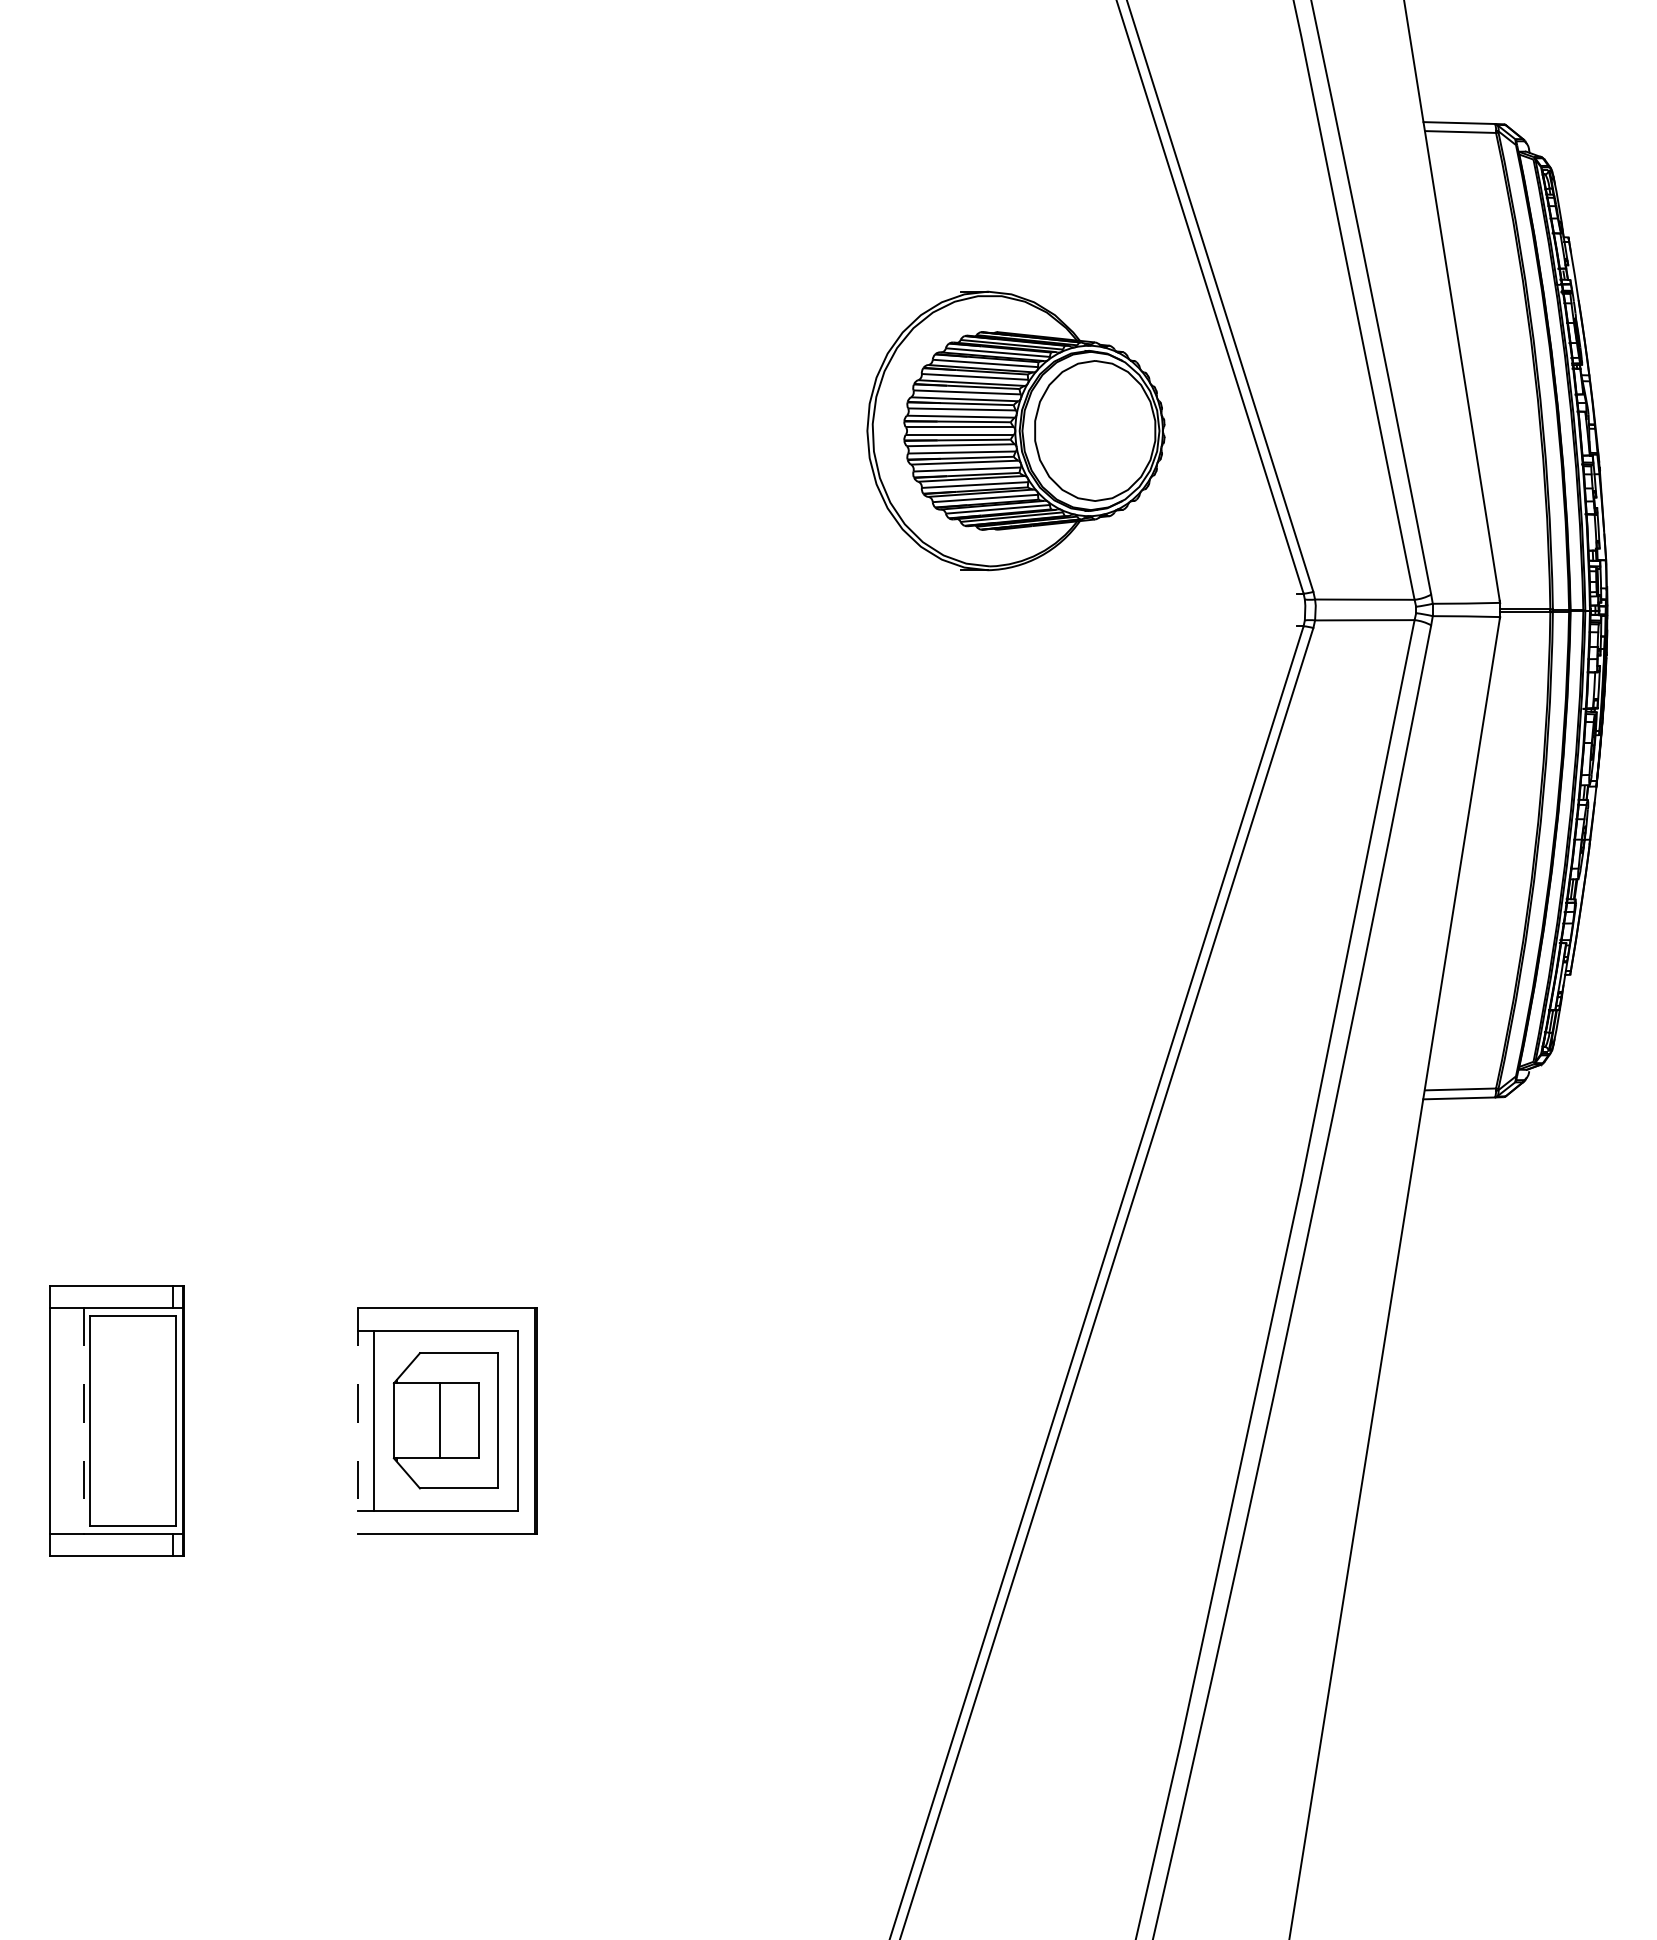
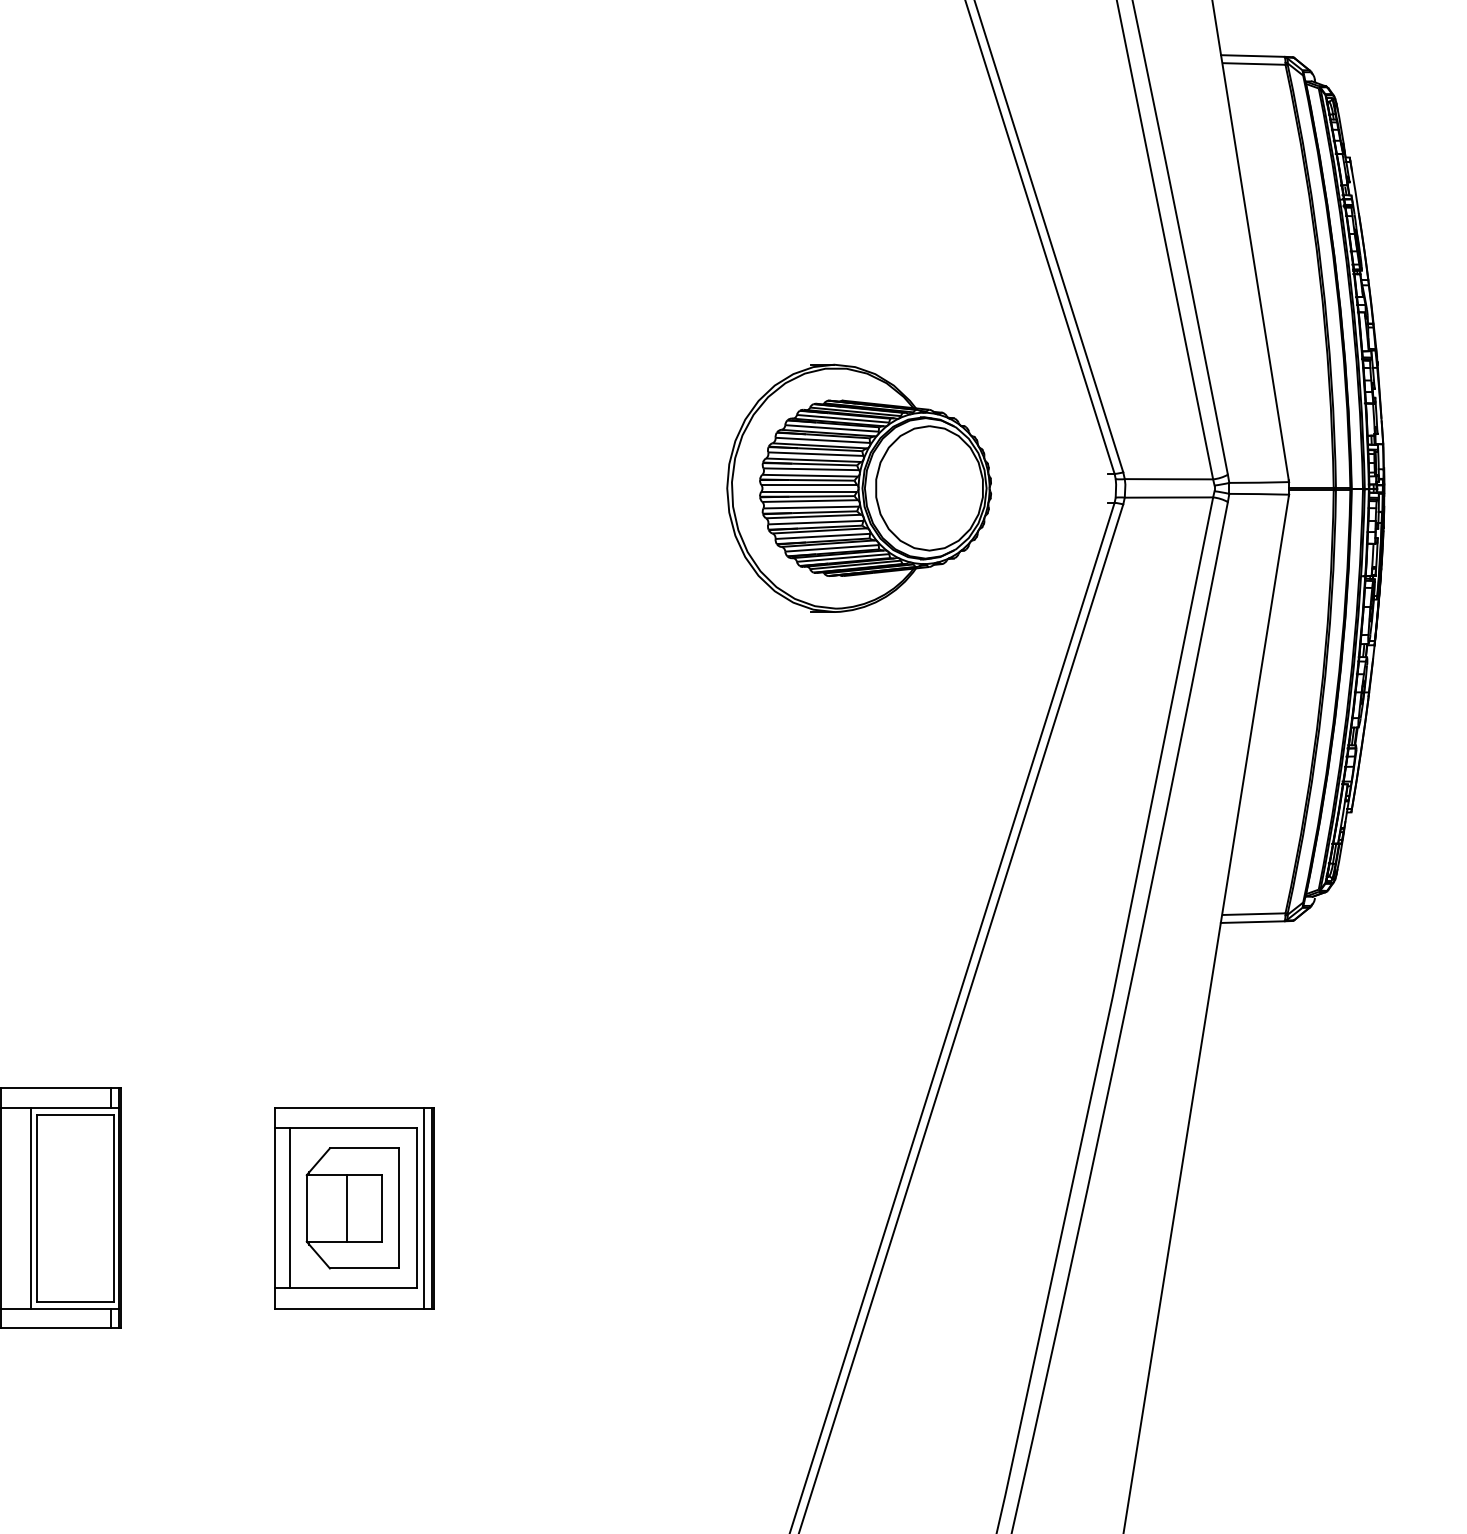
part: (1015, 430) -> (858, 487), moved
line: (83, 1420) -> (31, 1208), dashed -> solid
line: (358, 1420) -> (275, 1208), dashed -> solid
line: (525, 1420) -> (423, 1208), added

